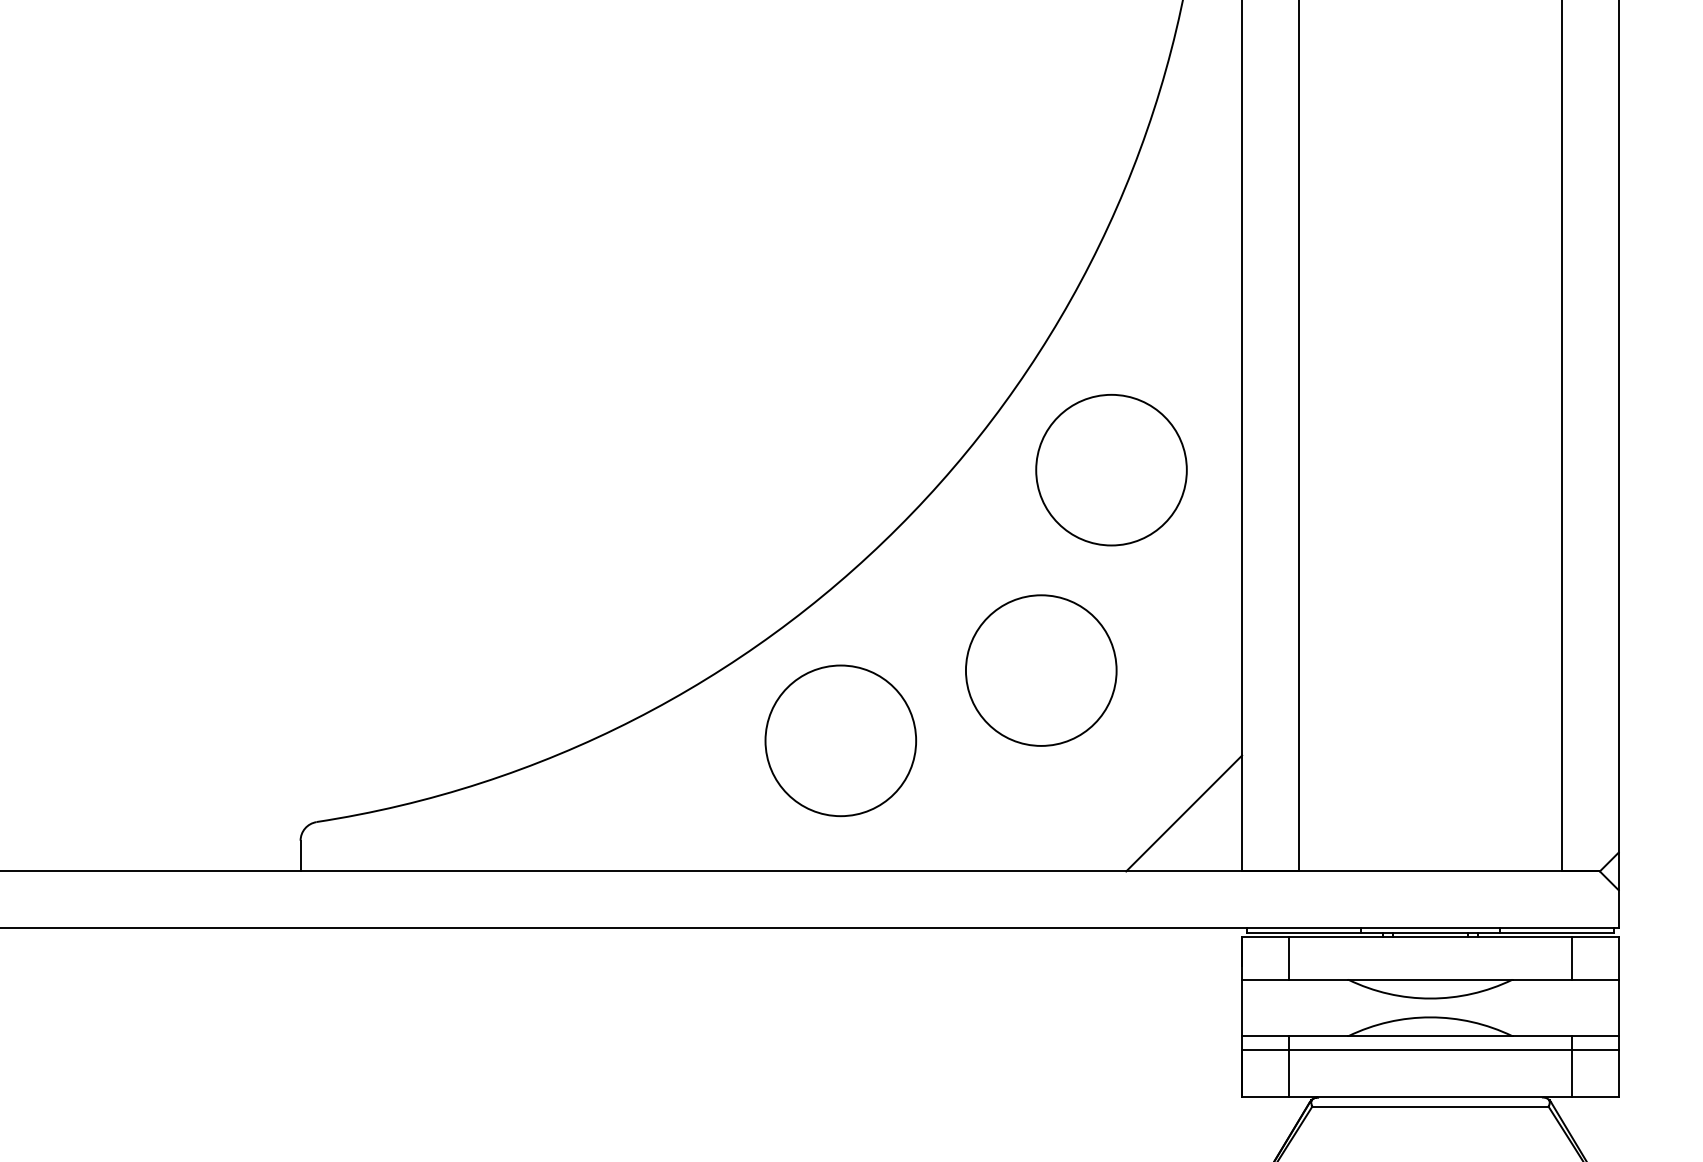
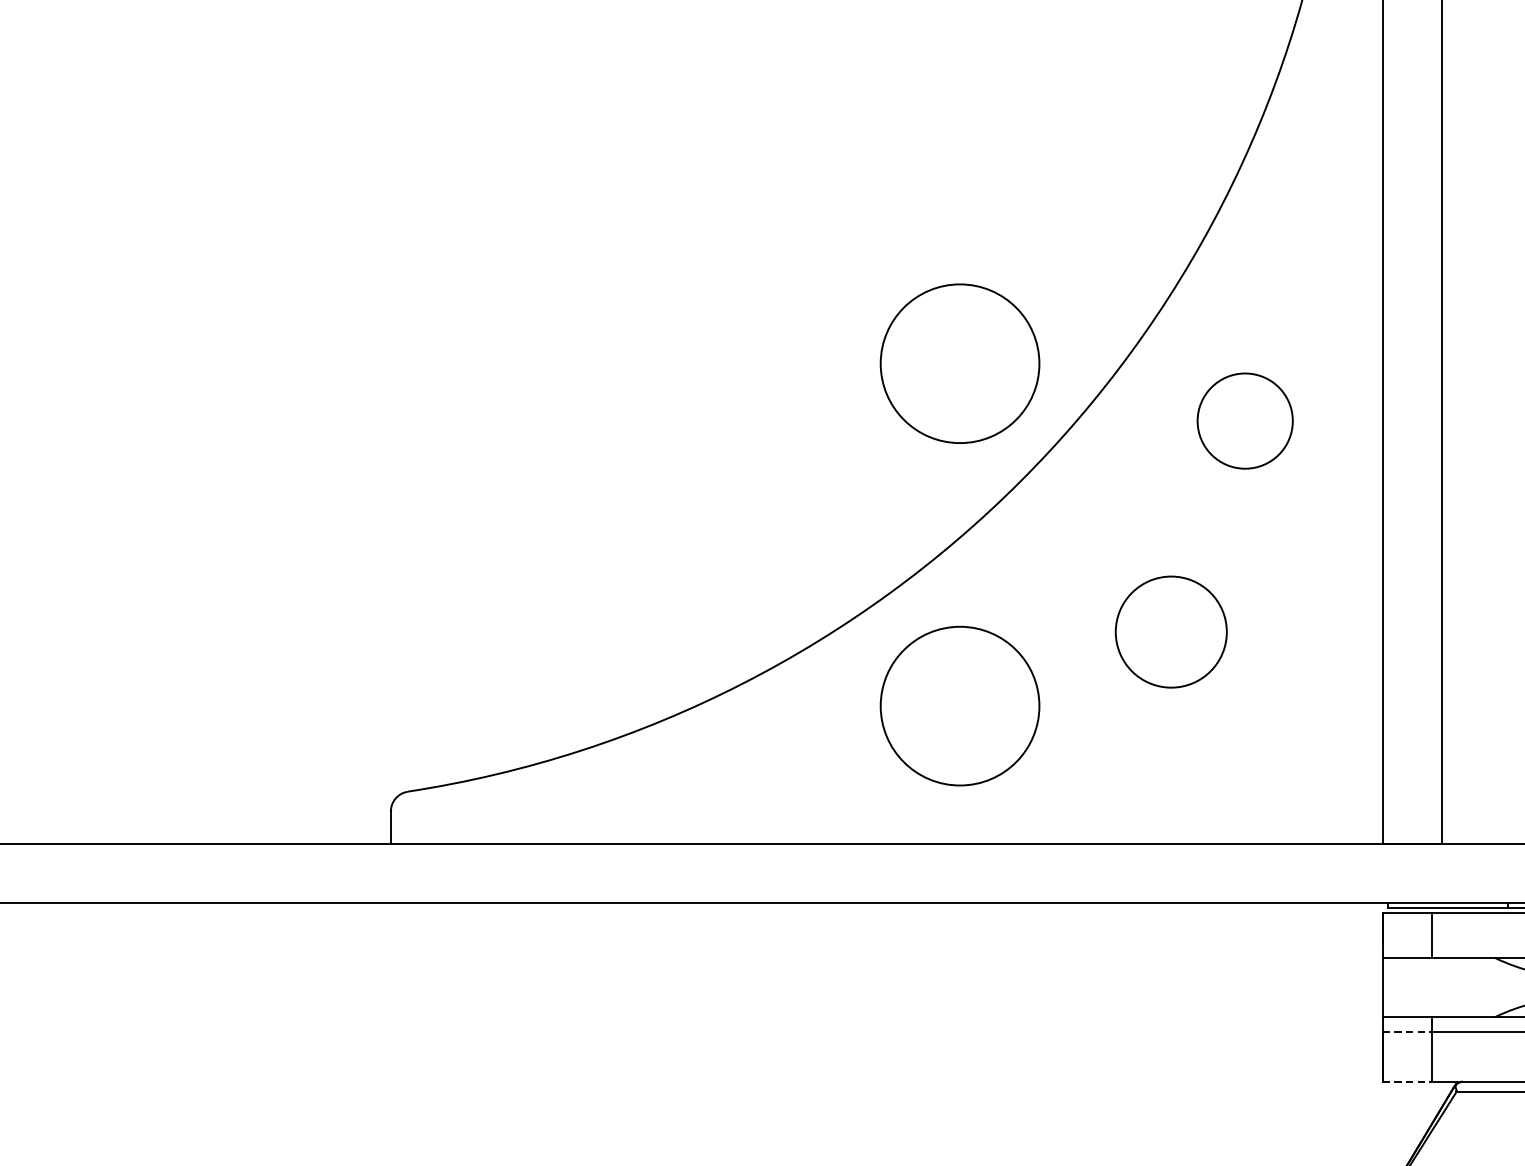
circle: (840, 415) -> (959, 363), added
circle: (1111, 470) -> (1245, 421), size x0.6
circle: (1041, 670) -> (1171, 632), size x0.7
line: (1184, 813) -> (1322, 782), removed
line: (1265, 1050) -> (1407, 1032), solid -> dashed
line: (1265, 1097) -> (1407, 1081), solid -> dashed

